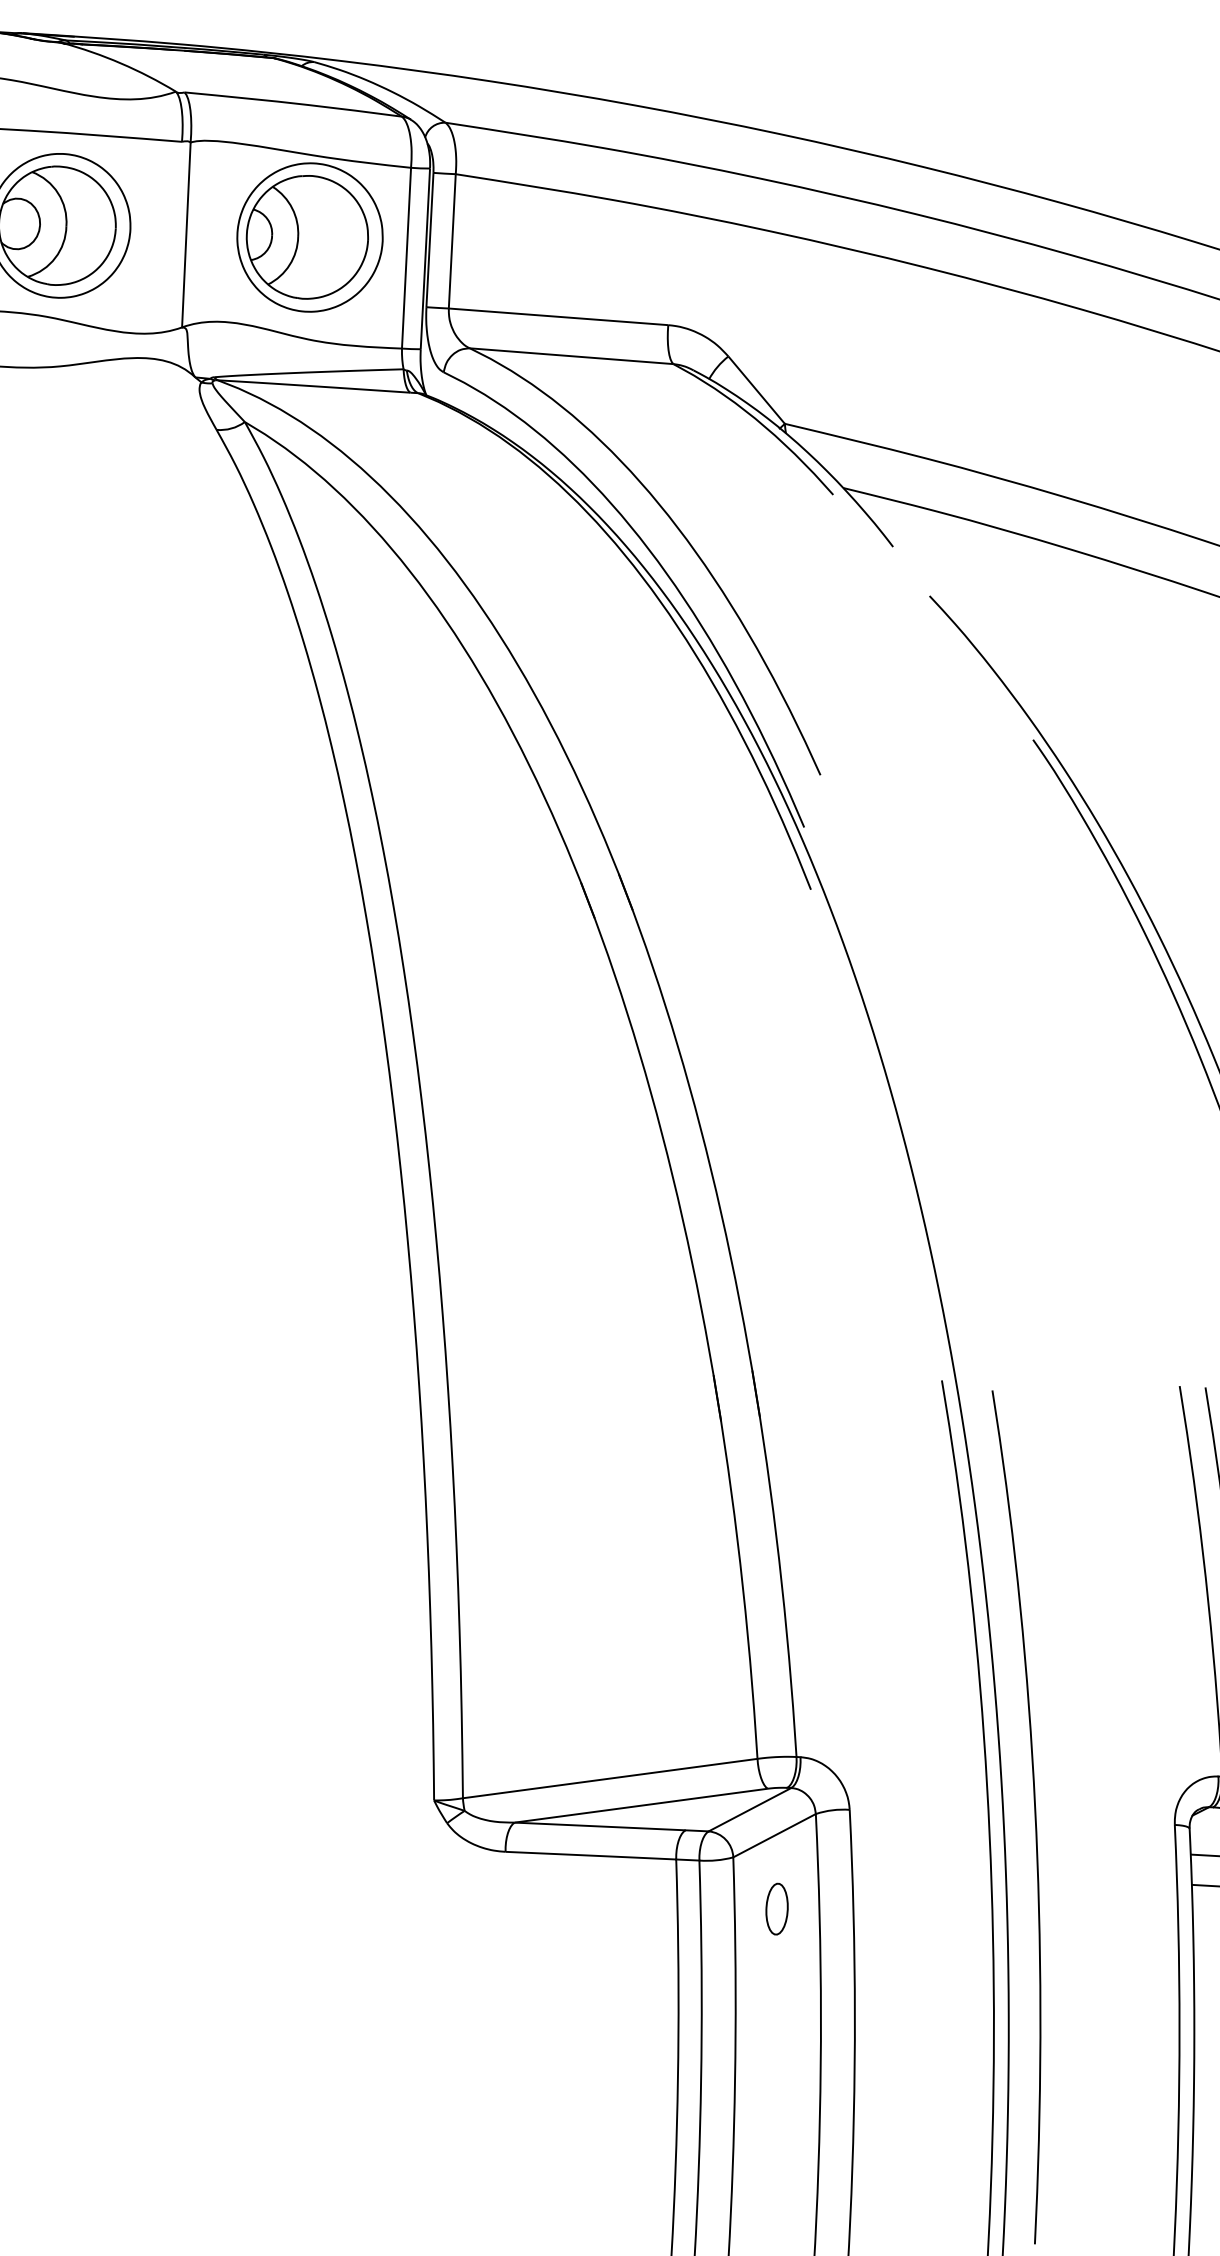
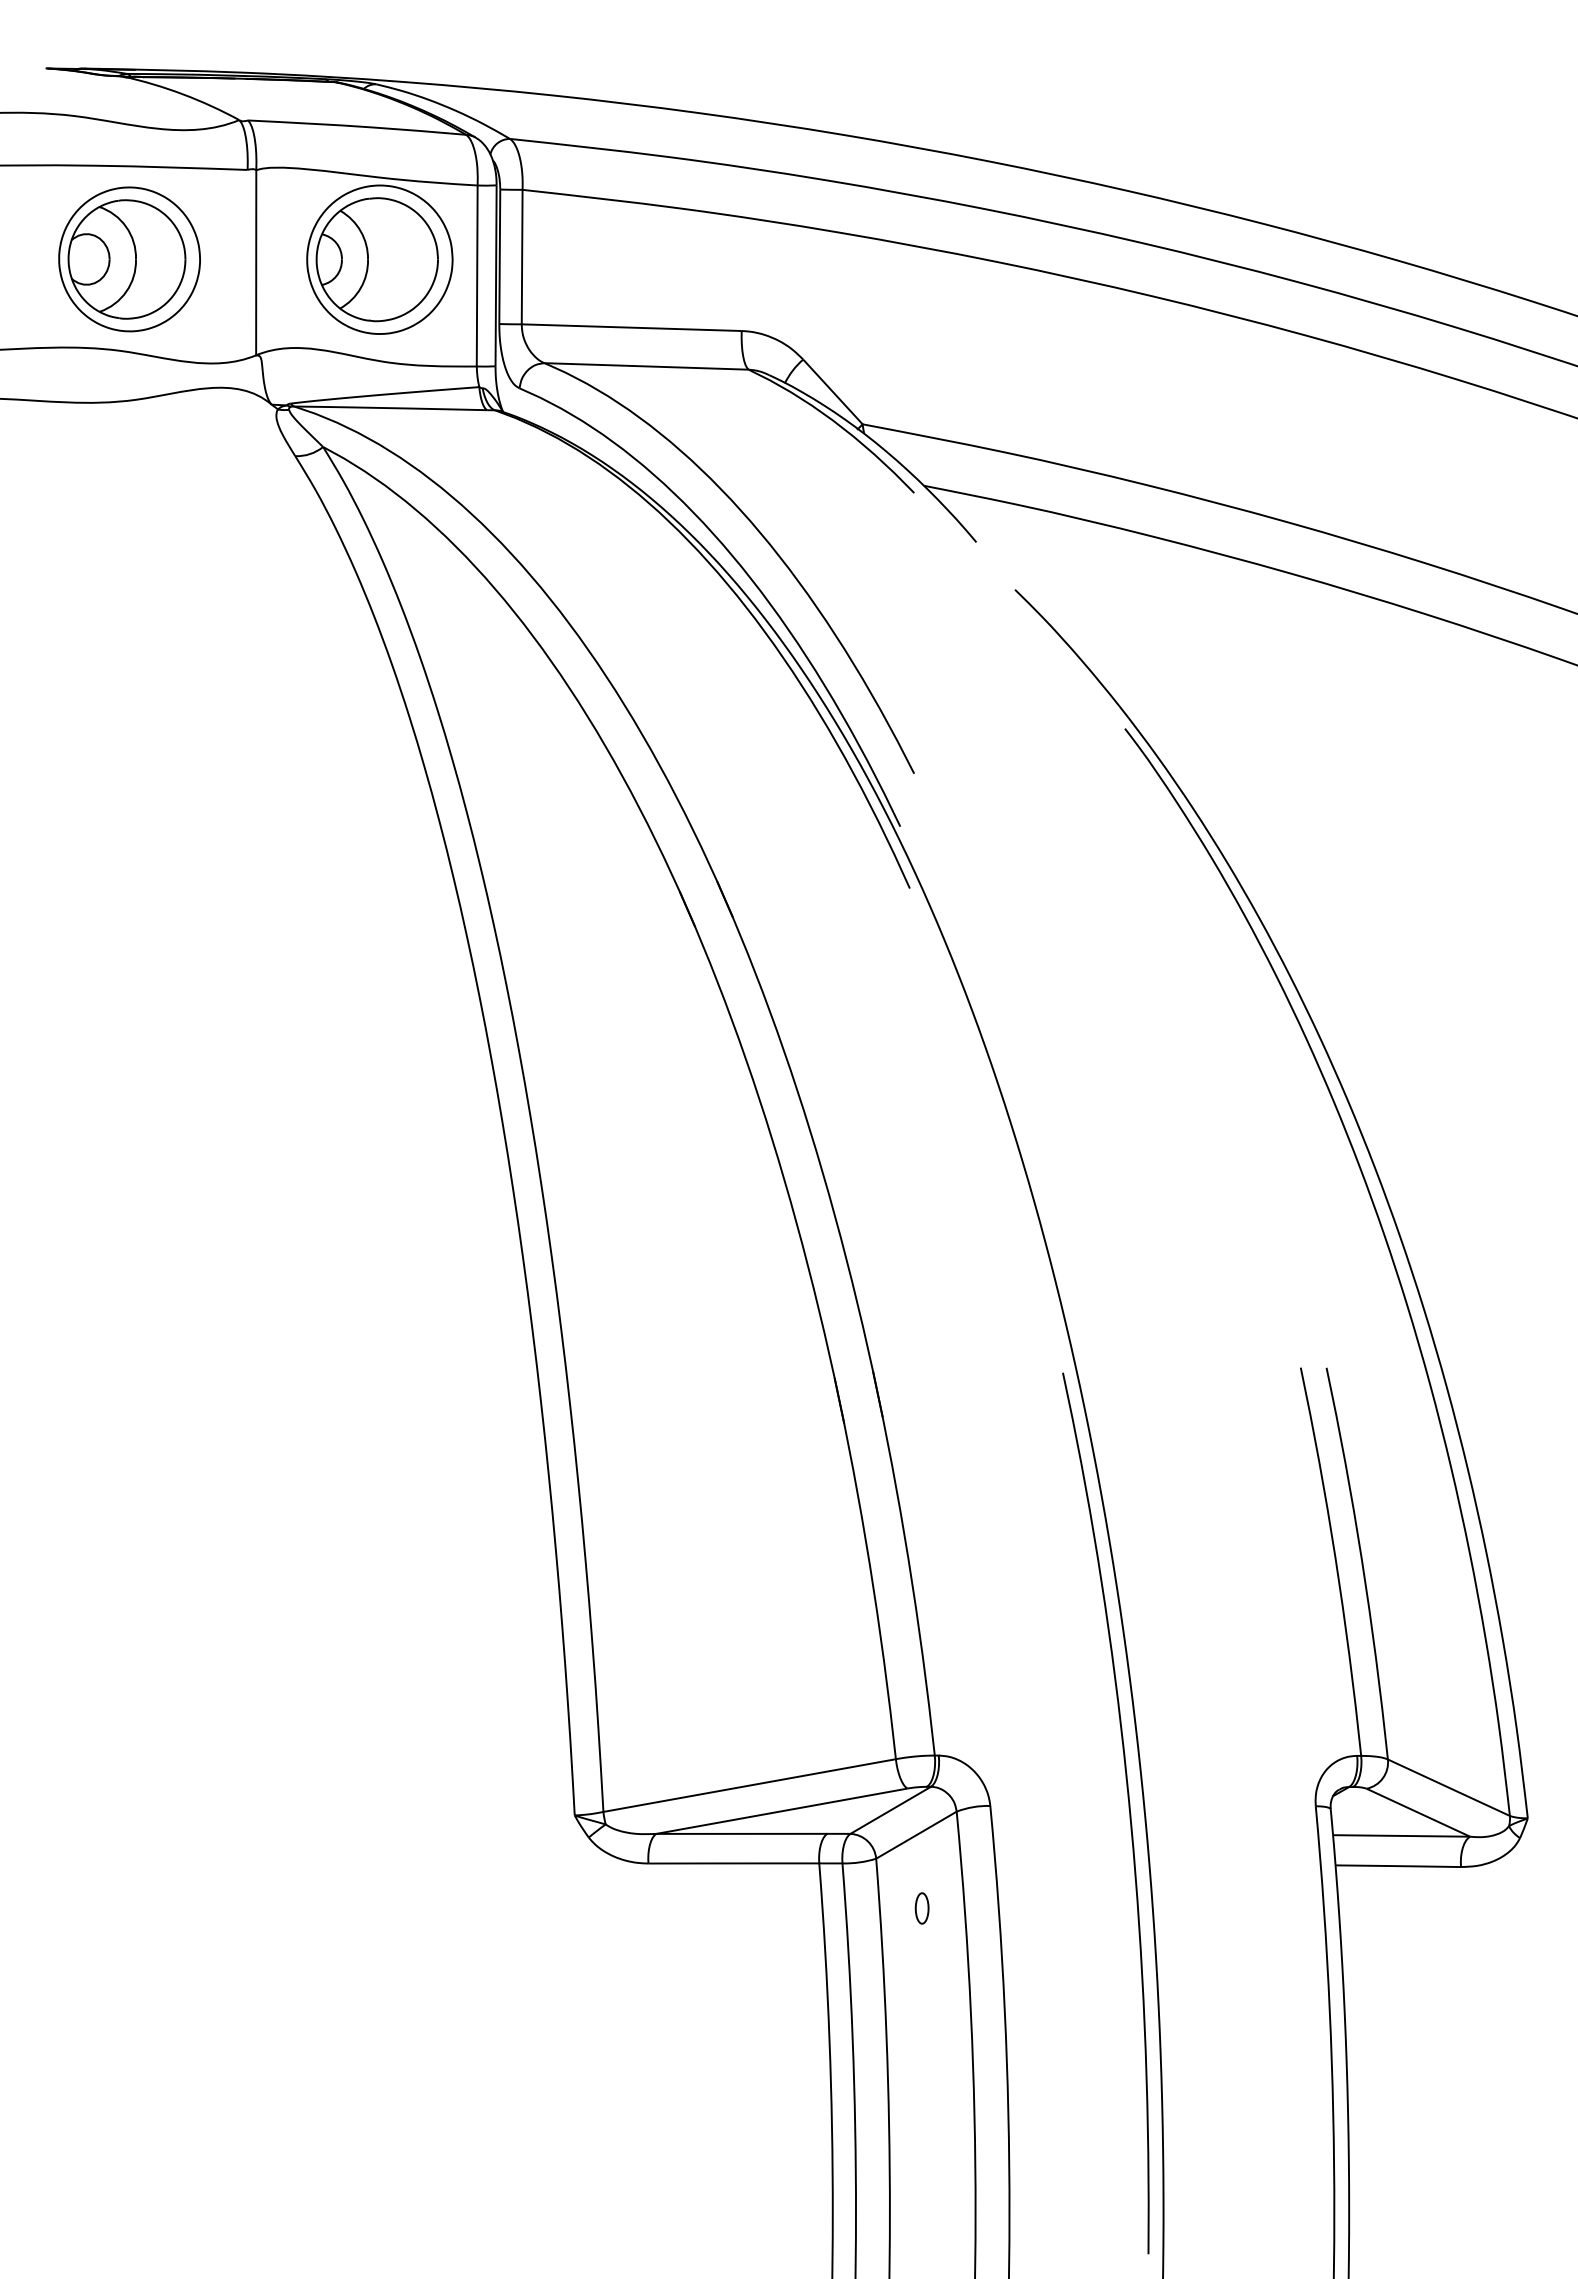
curve: (1034, 1817) -> (1175, 1805), removed
part: (776, 1909) -> (921, 1908), size x0.6

